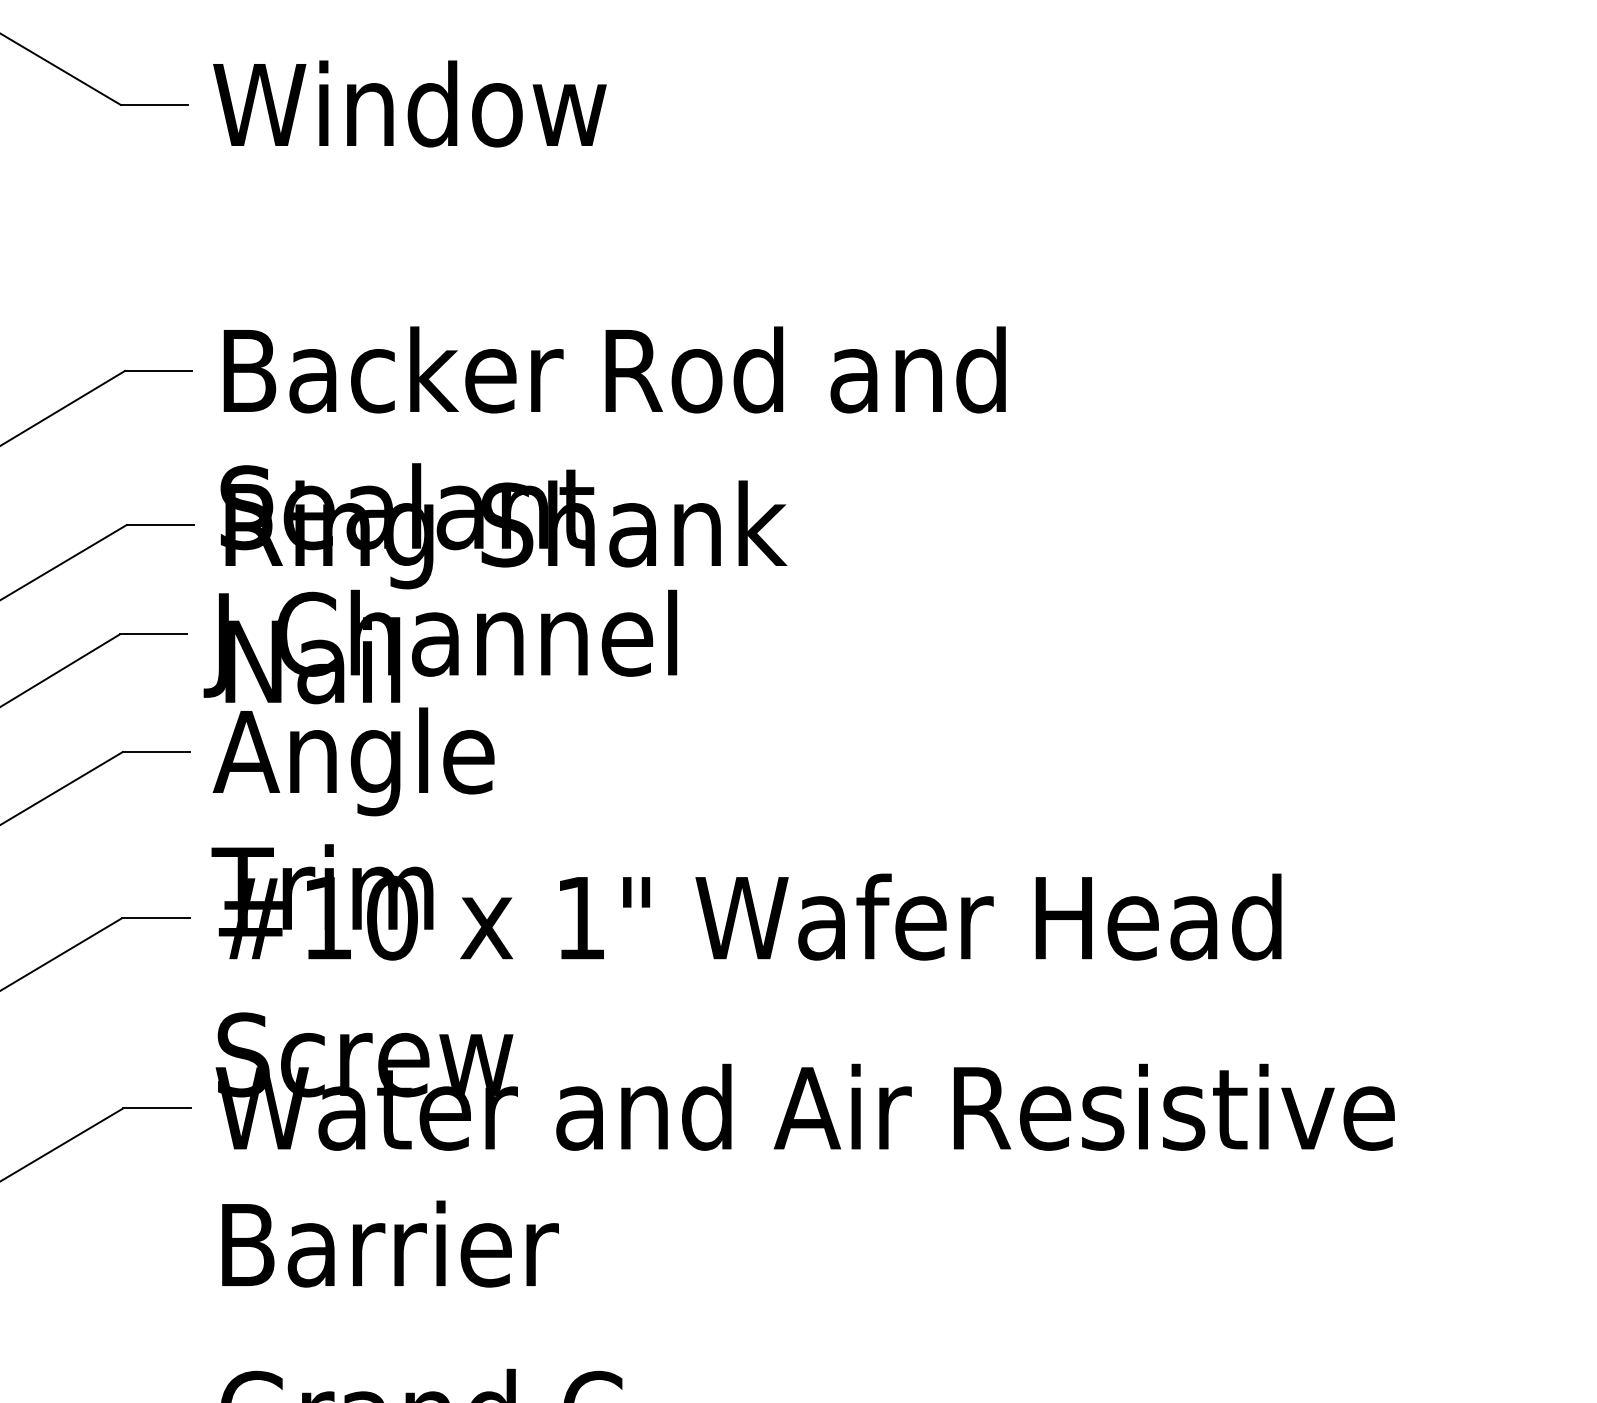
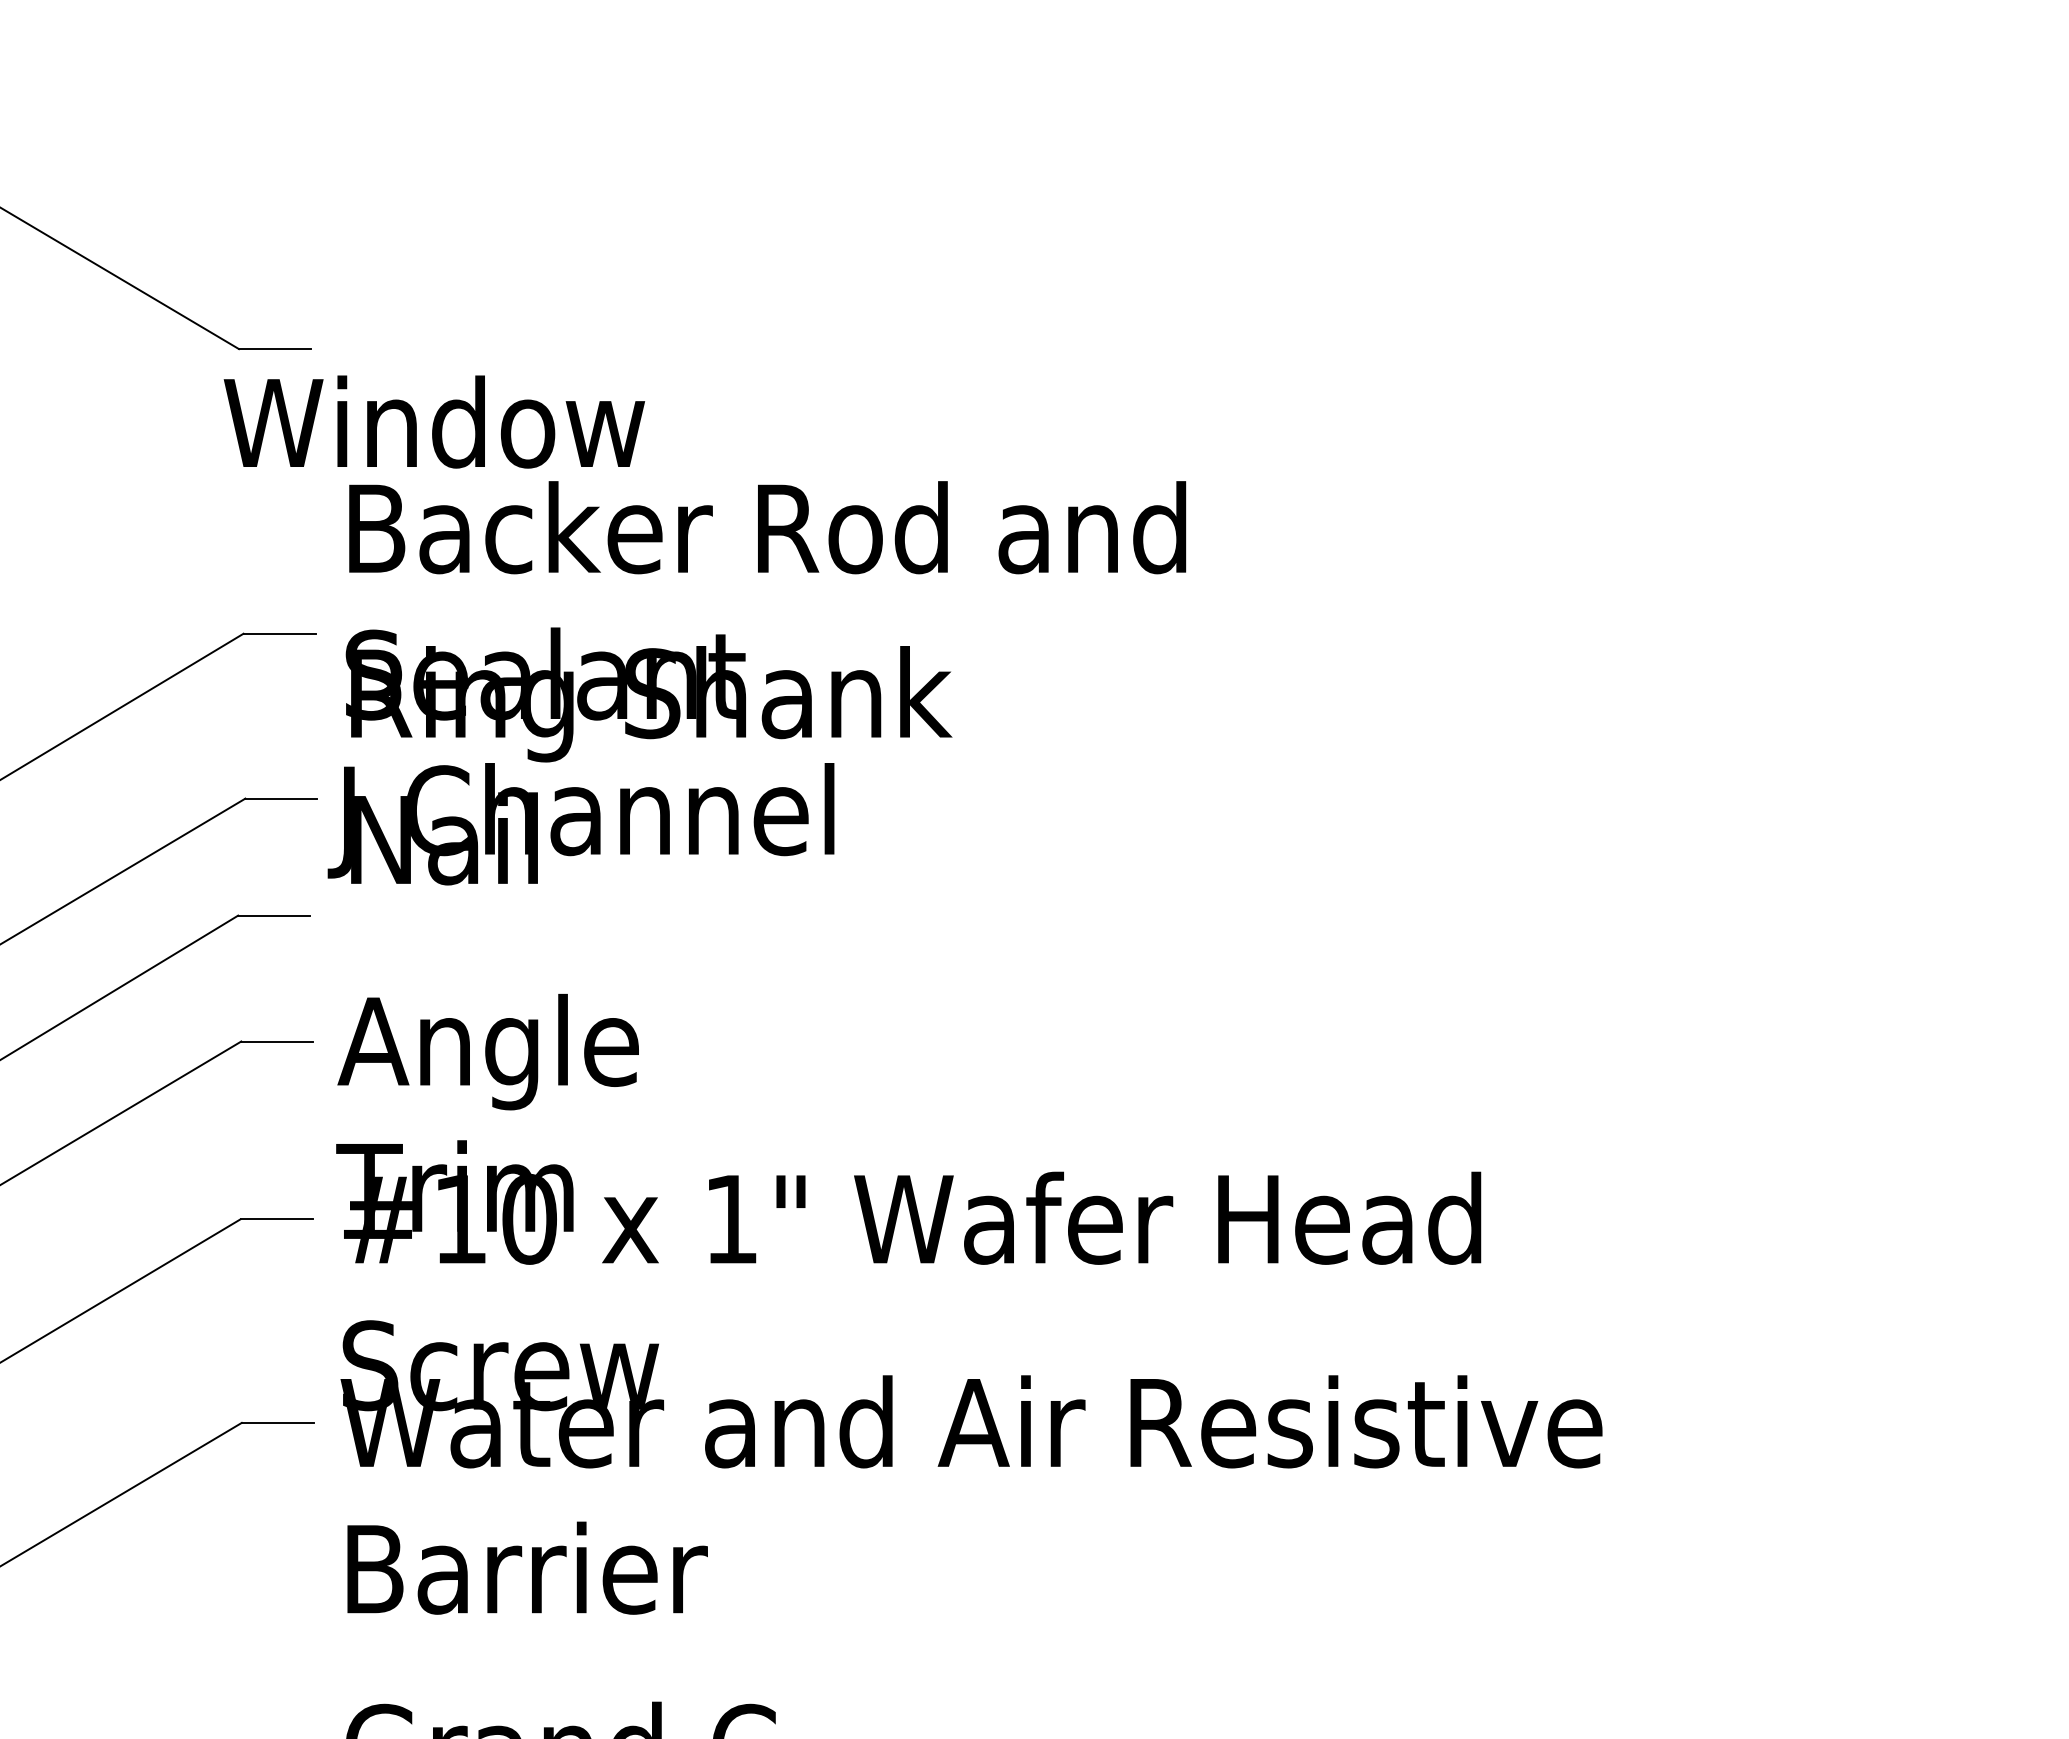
text: (410, 103) -> (434, 421), moved
text: (604, 515) -> (756, 683), moved

